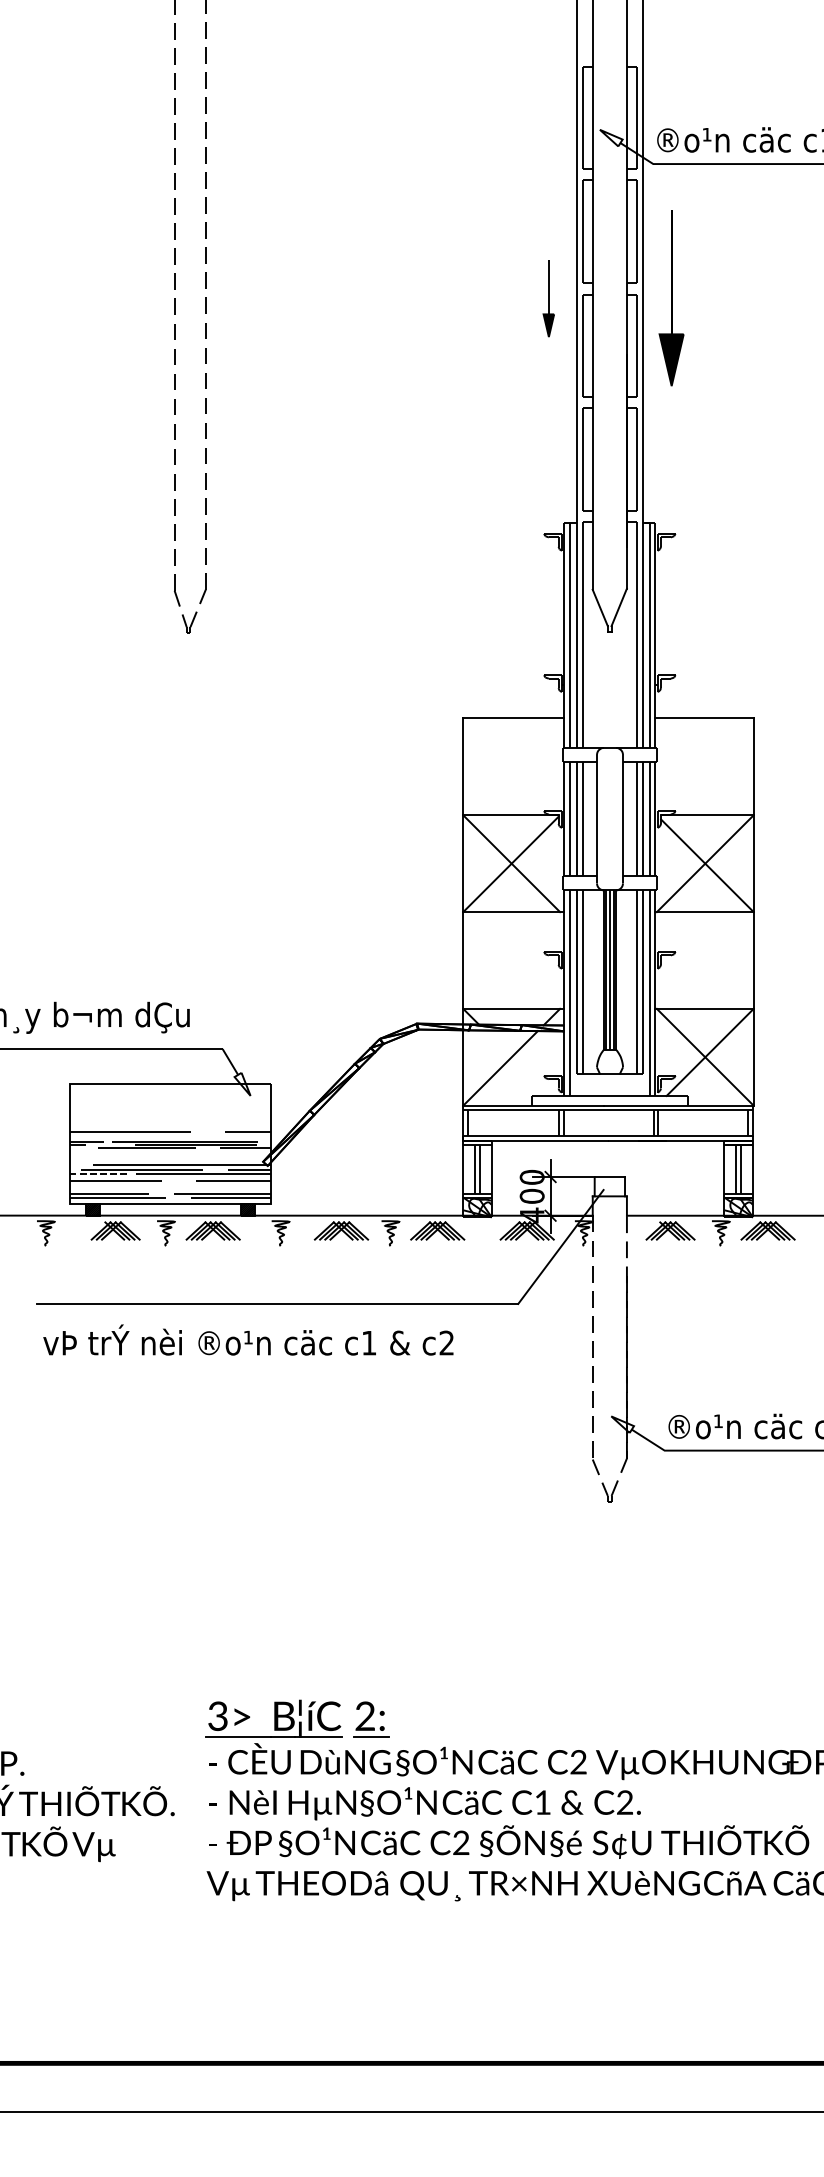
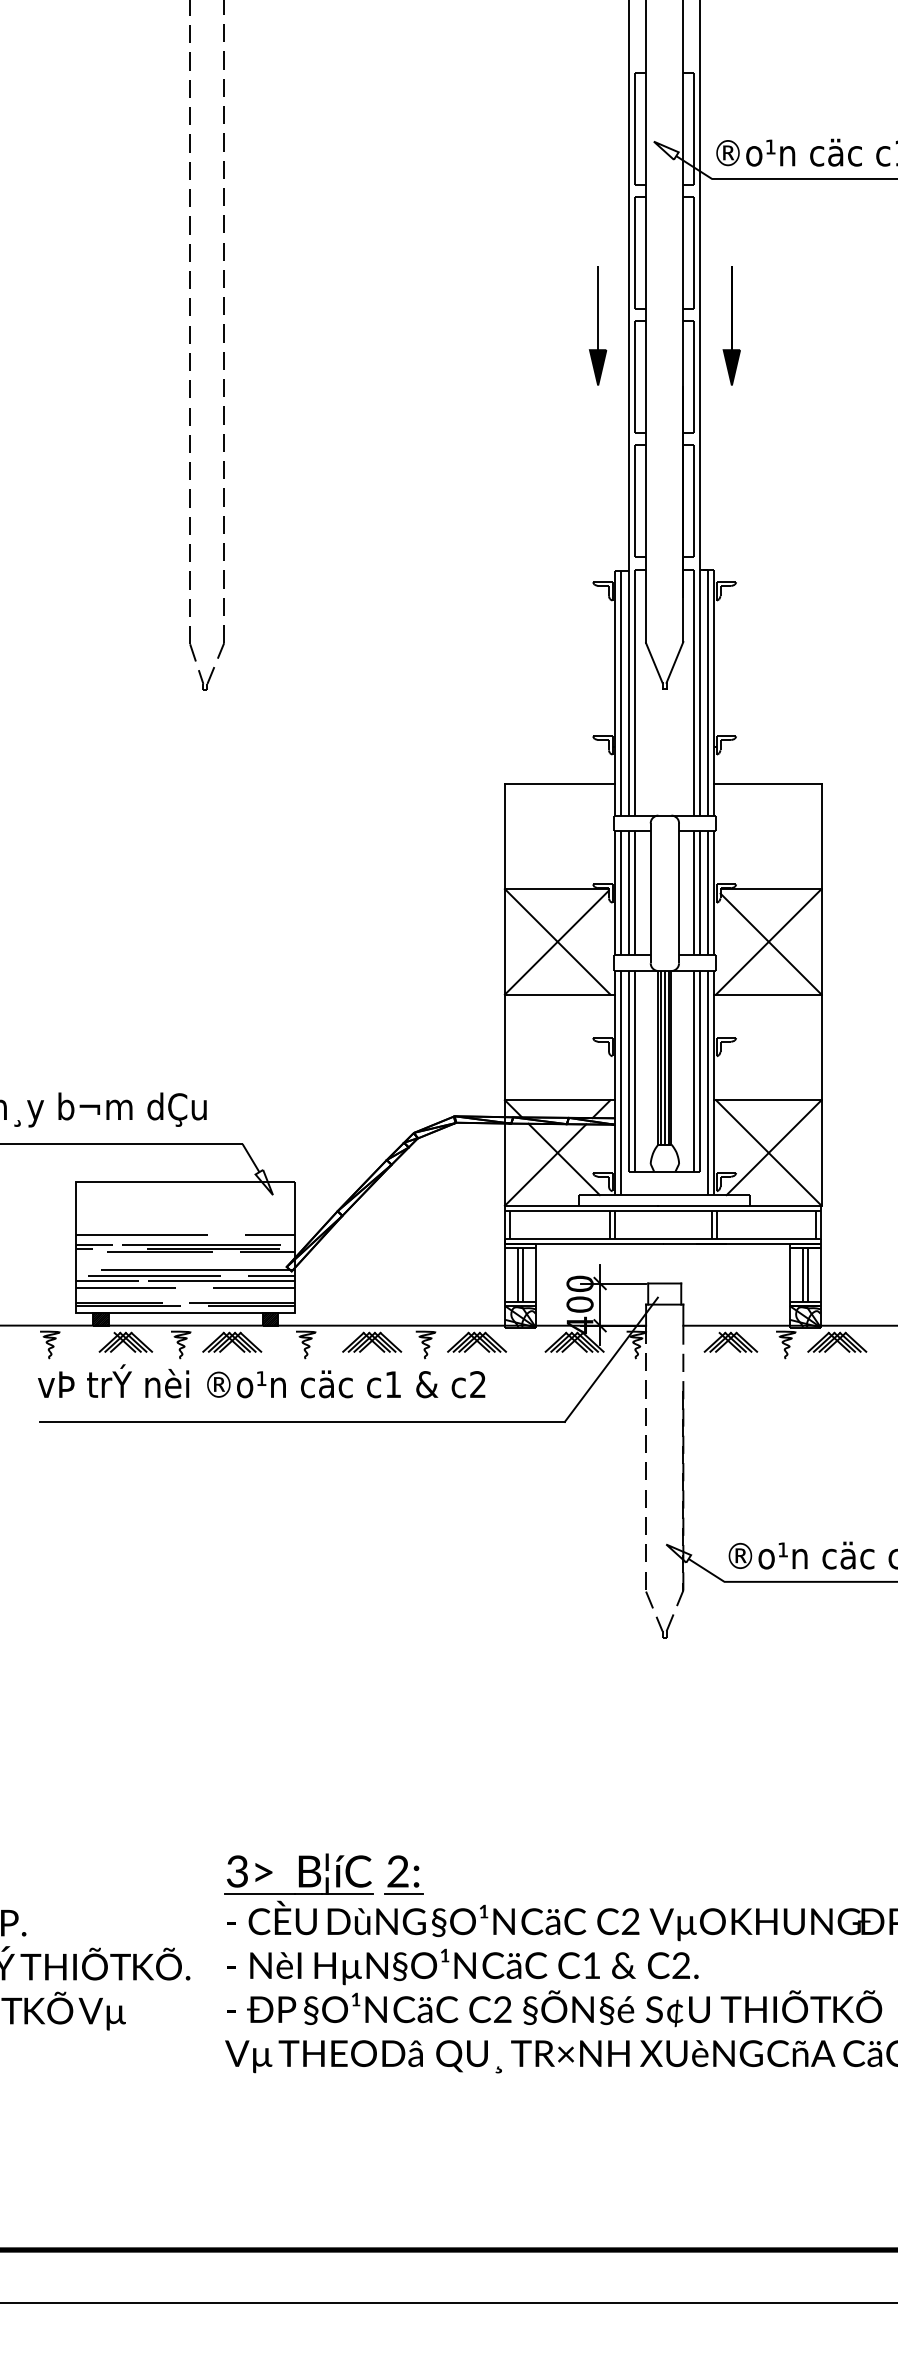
part: (549, 298) -> (598, 325), size x1.43
part: (671, 298) -> (731, 325), size x0.62
line: (517, 1063) -> (563, 1159), added
line: (98, 1174) -> (107, 1280), dashed -> solid
text: (248, 1340) -> (261, 1381), moved

